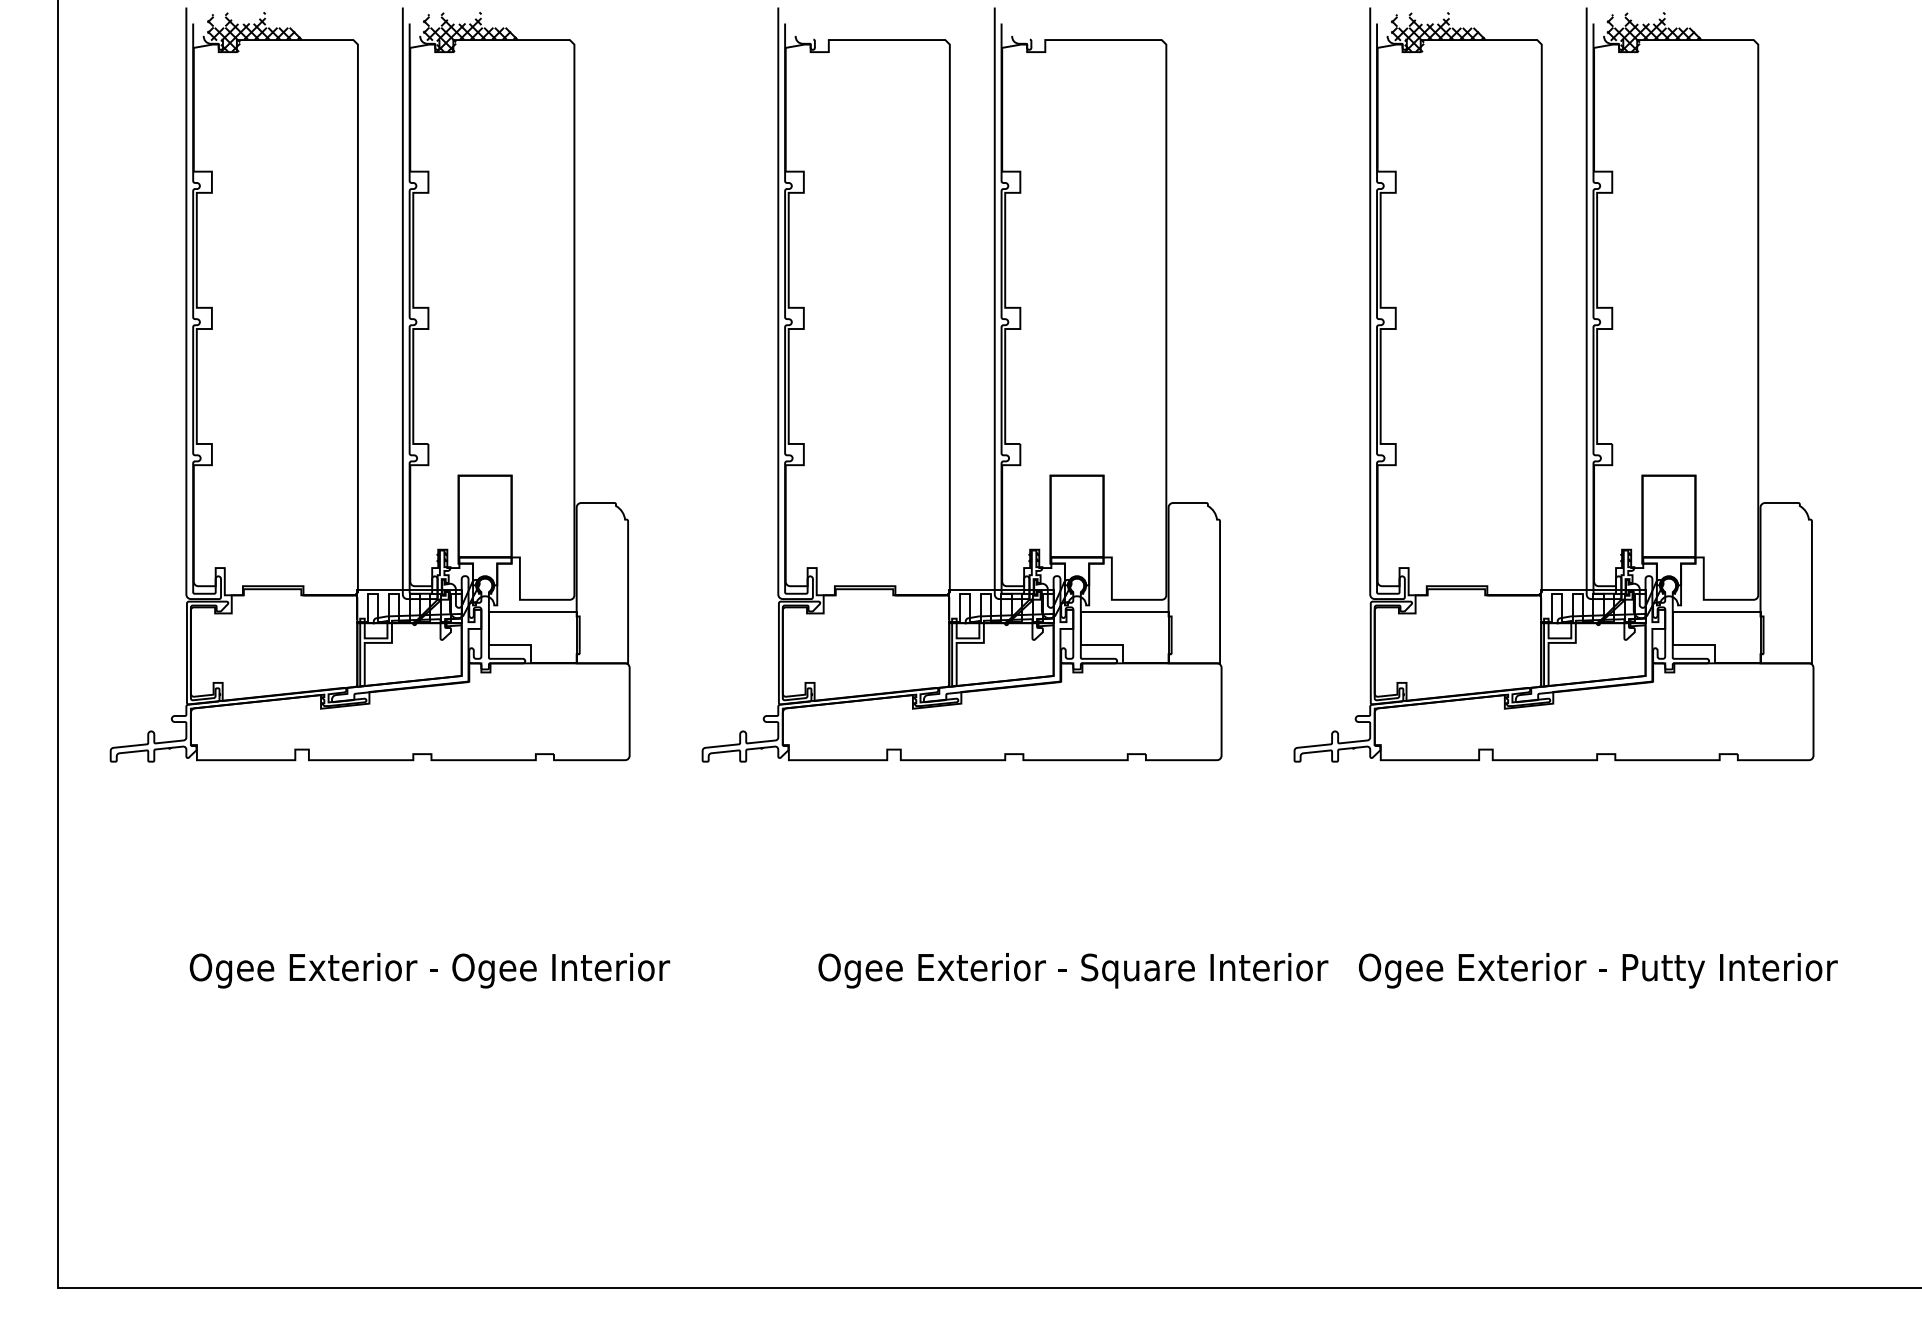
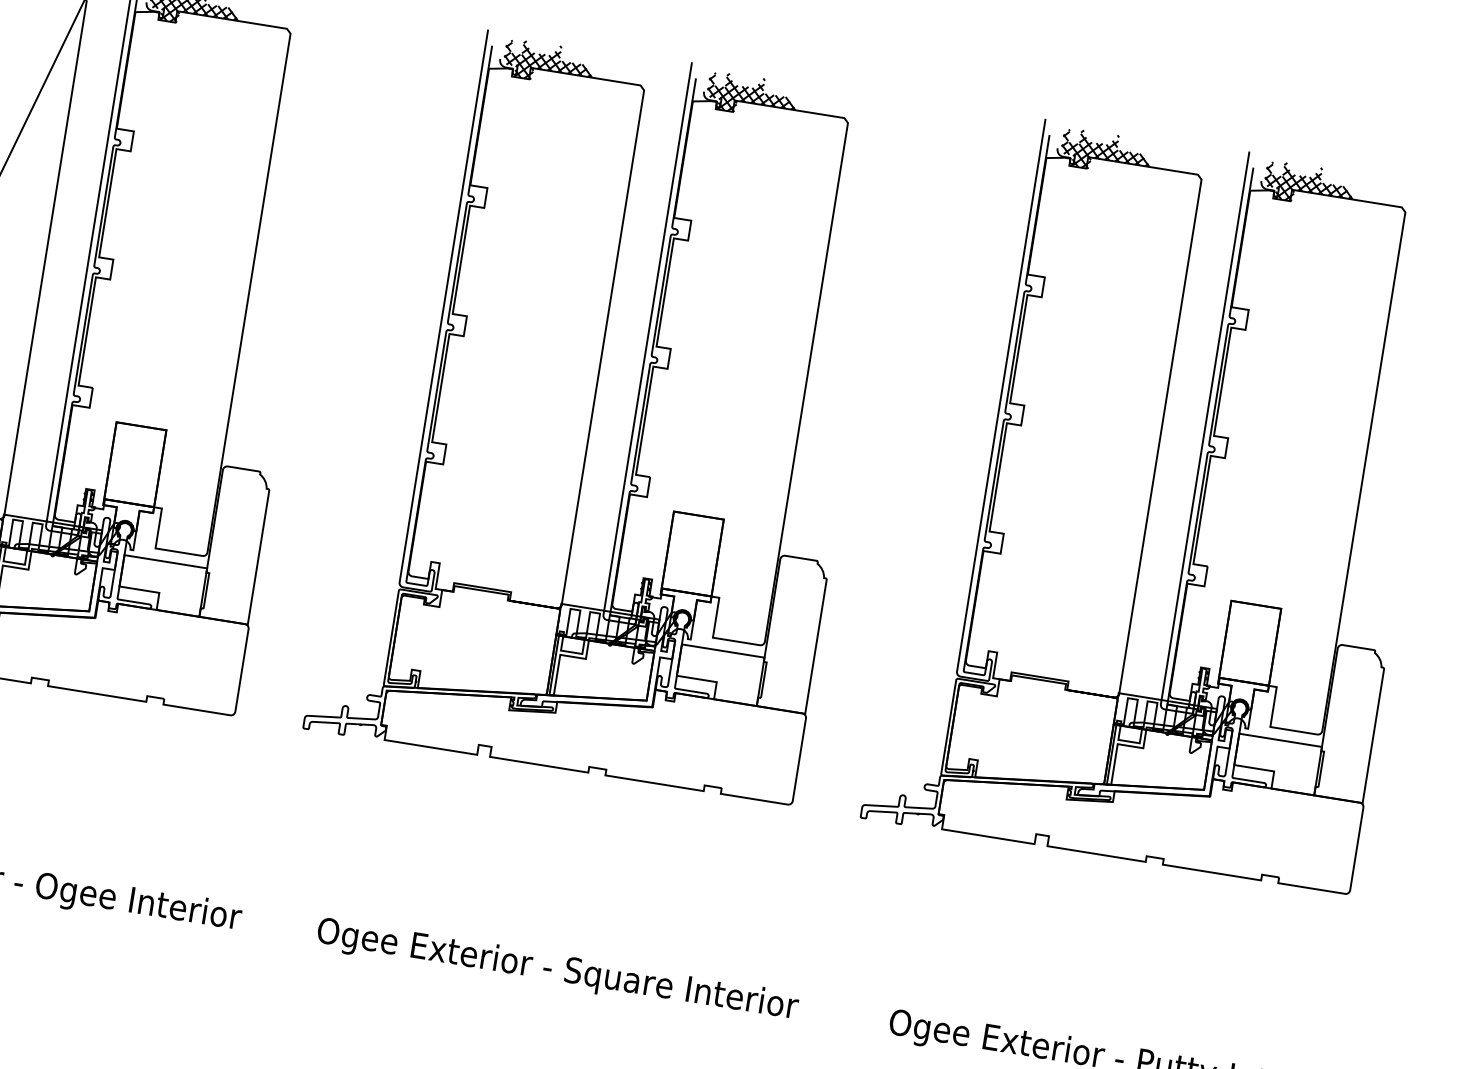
hatch: (846, 32) -> (548, 63), added
hatch: (1062, 32) -> (752, 96), added
text: (1073, 970) -> (557, 970), moved

